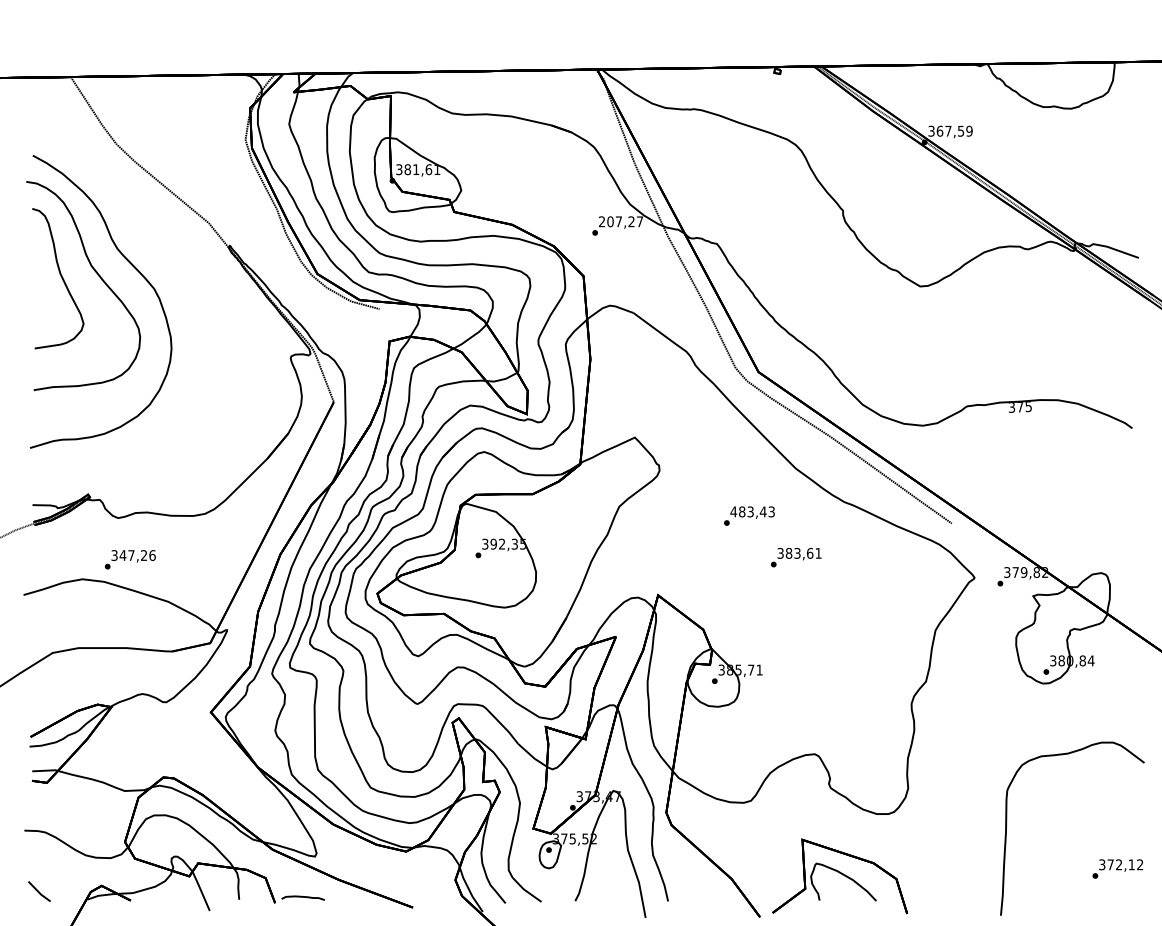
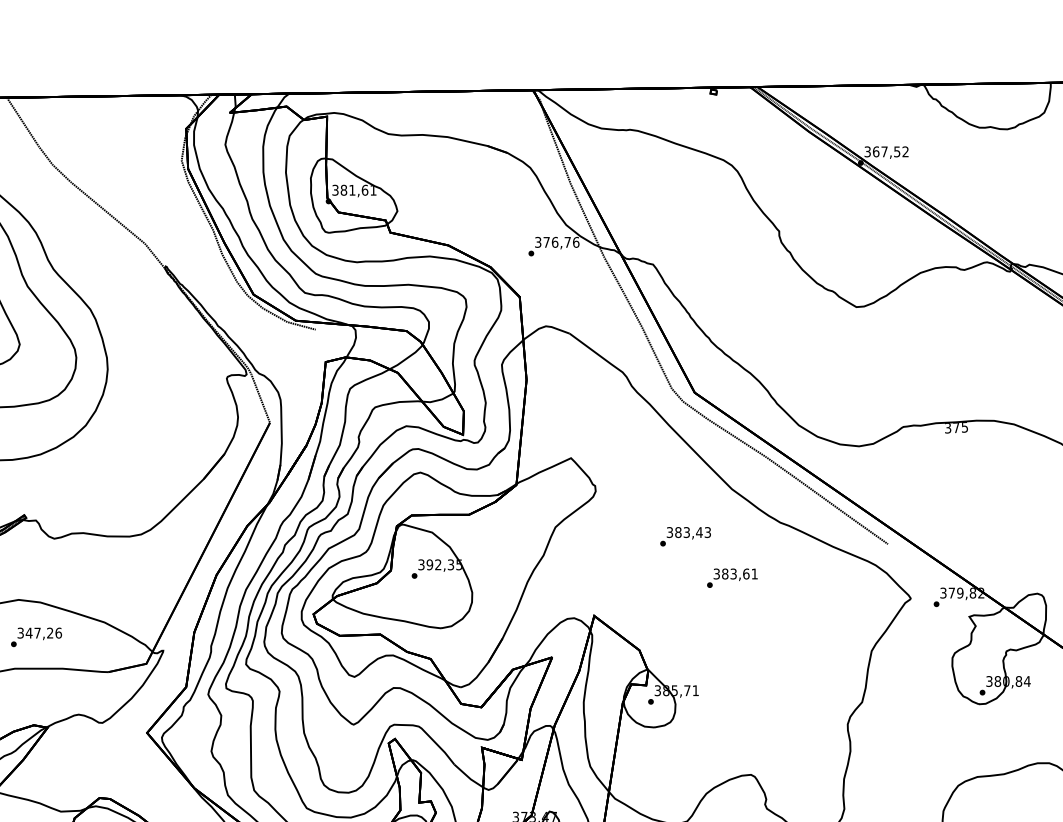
text: (969, 131) -> (905, 152), 367,59 -> 367,52
text: (621, 221) -> (557, 242), 207,27 -> 376,76
text: (733, 511) -> (669, 532), 483,43 -> 383,43
text: (129, 559) -> (35, 637), moved

